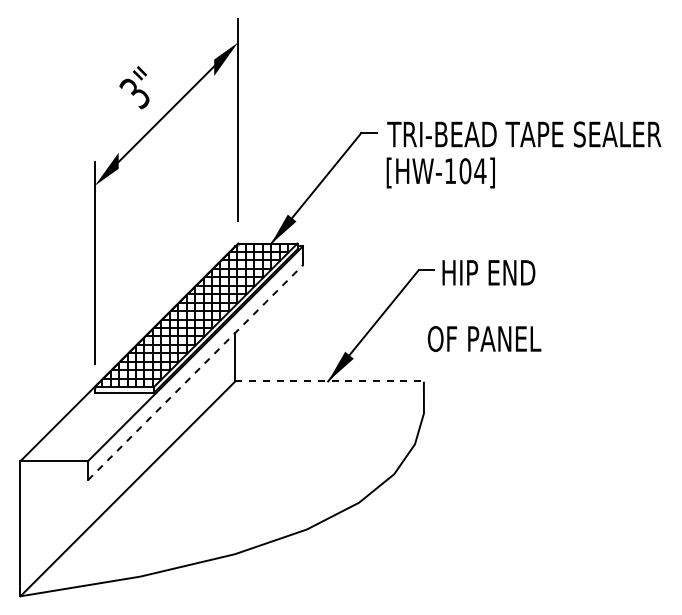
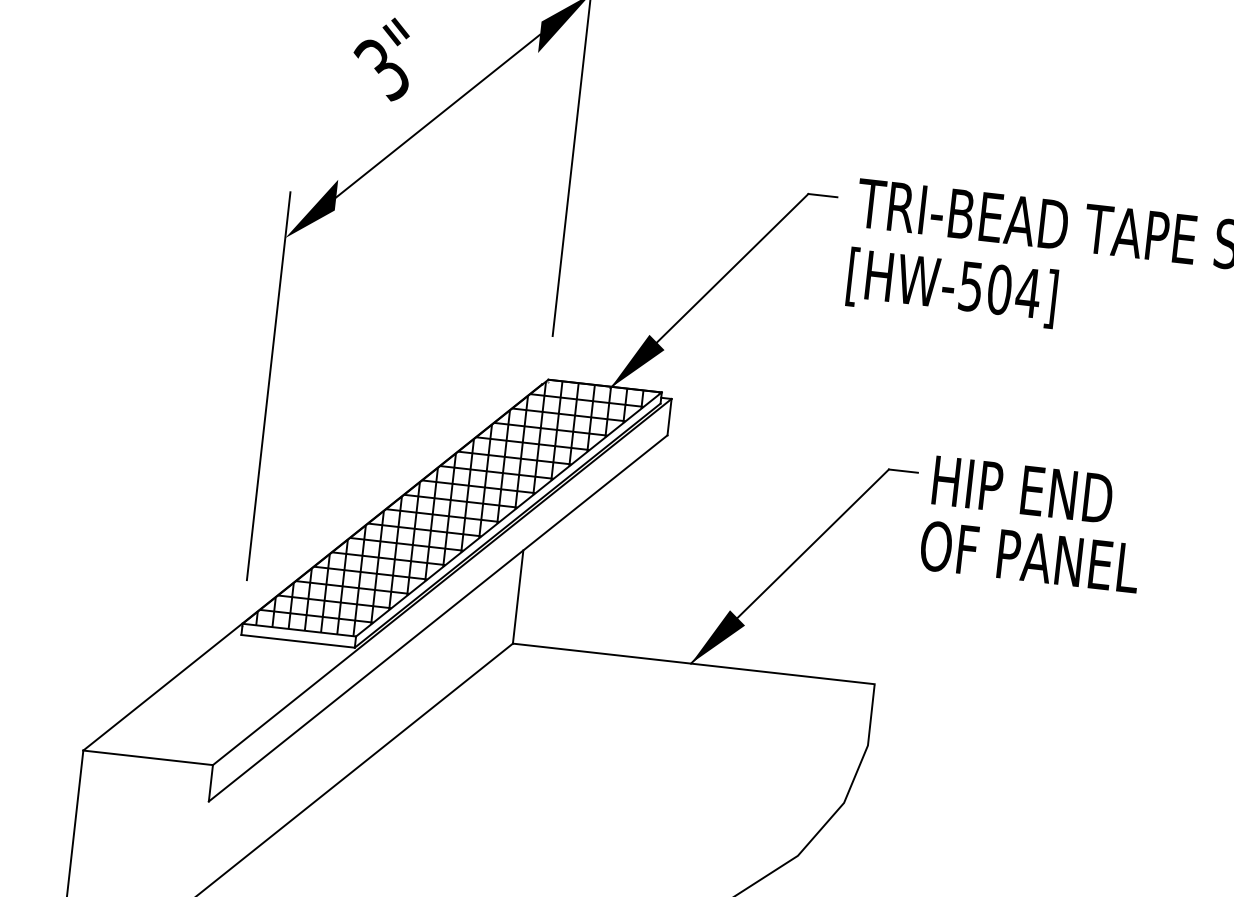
text: (450, 171) -> (970, 287), [HW-104] -> [HW-504]
text: (484, 338) -> (1030, 556), moved
line: (195, 372) -> (438, 617), dashed -> solid
line: (330, 381) -> (695, 664), dashed -> solid

